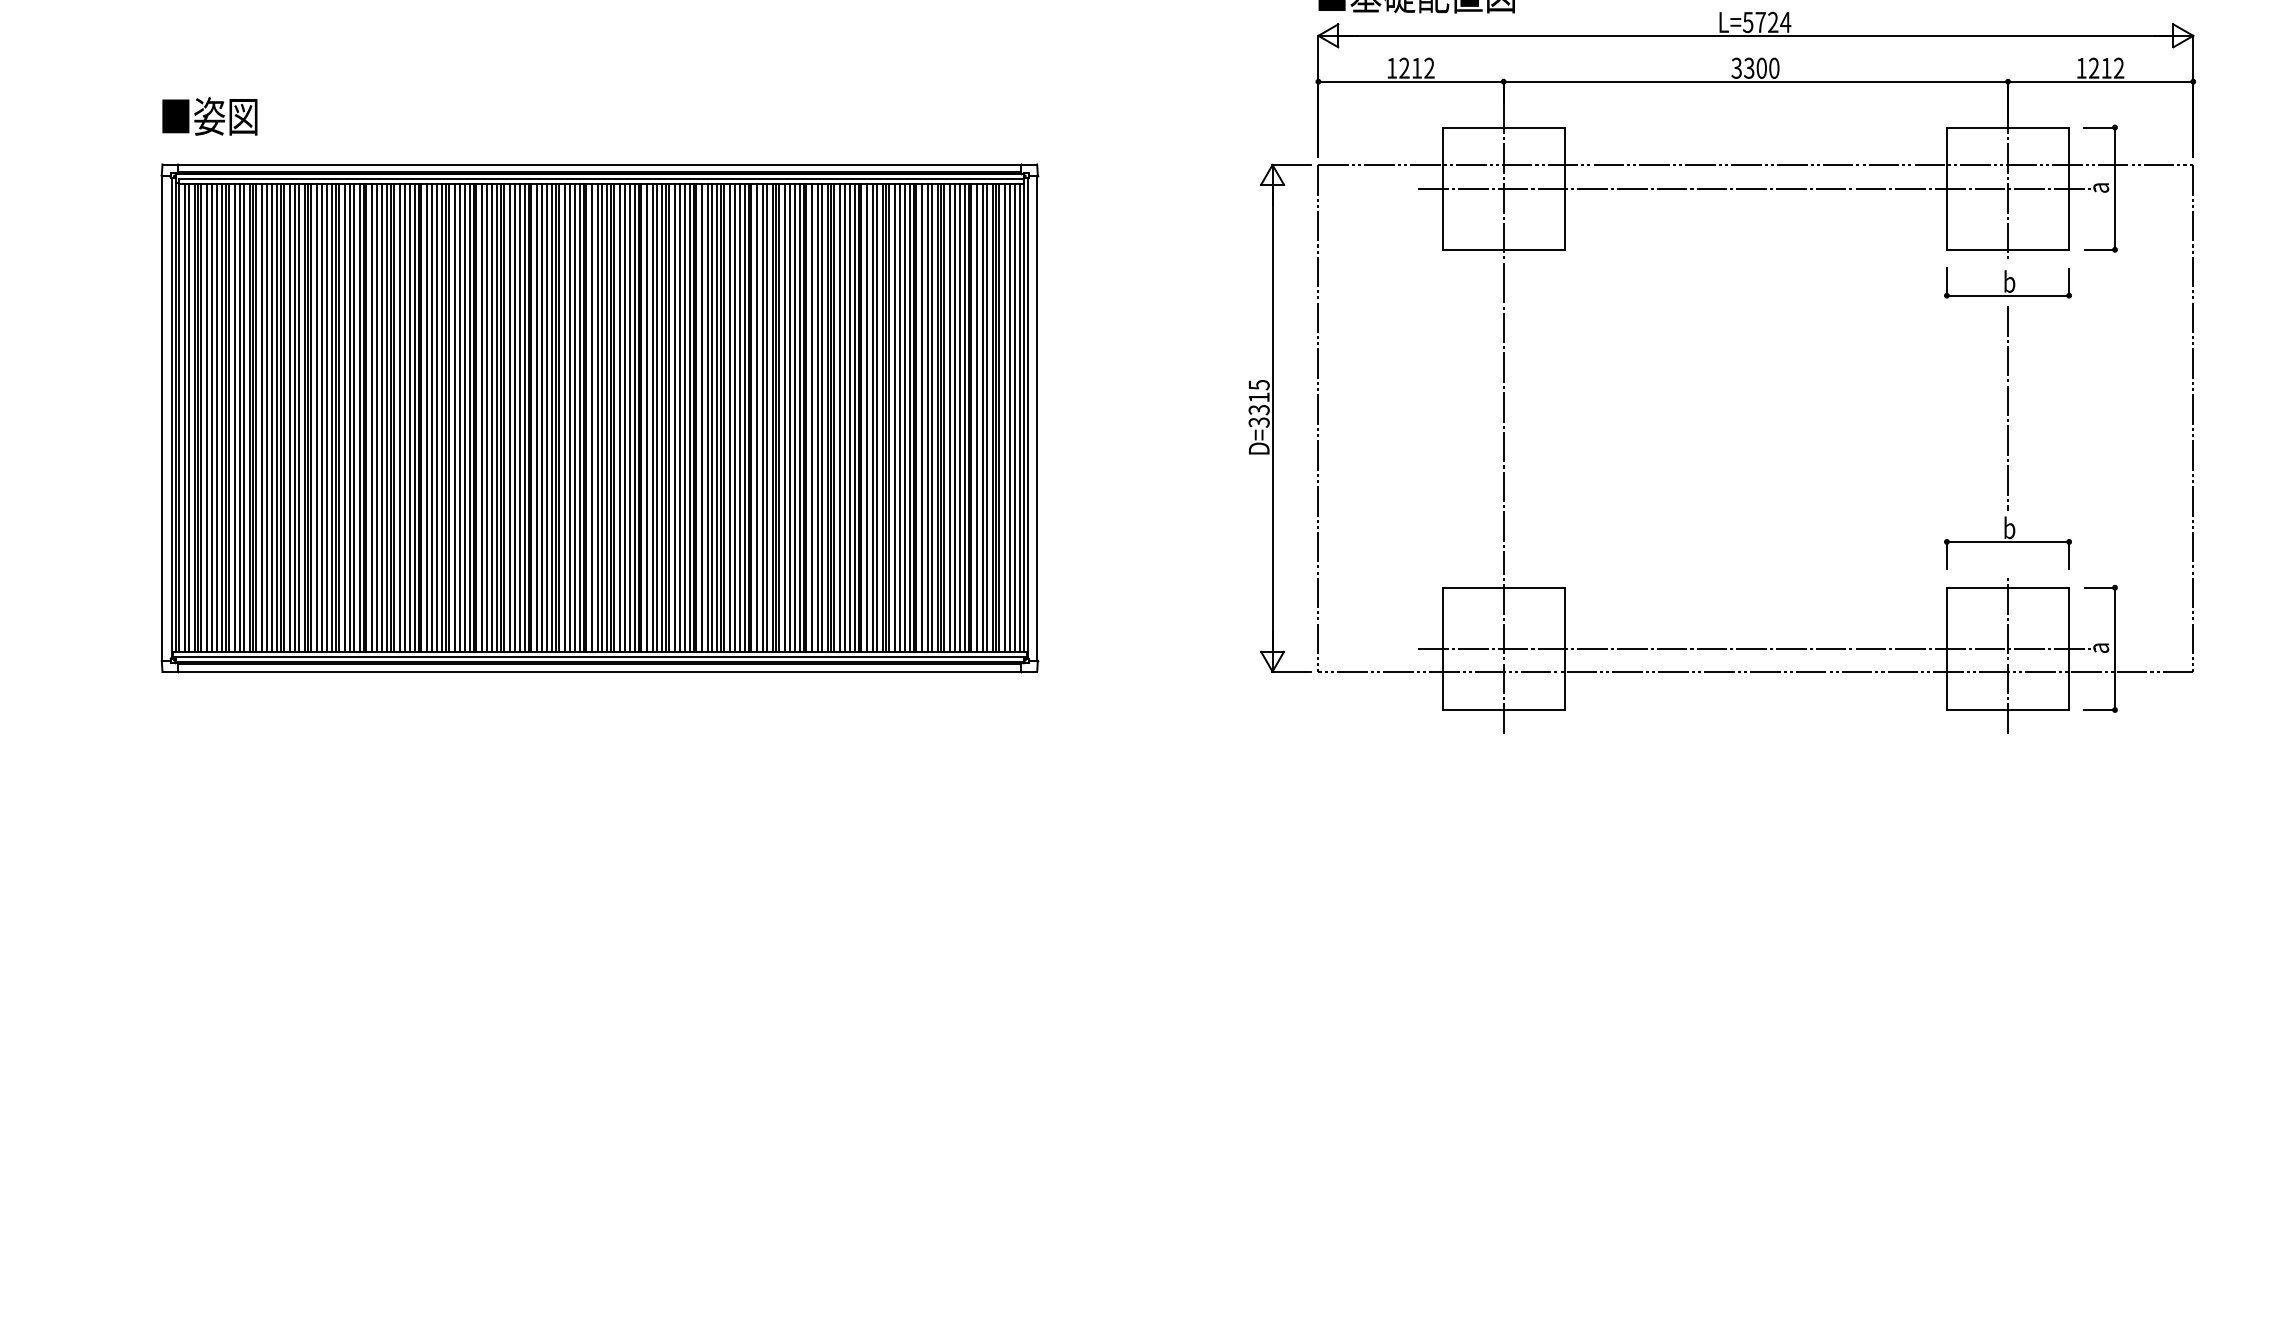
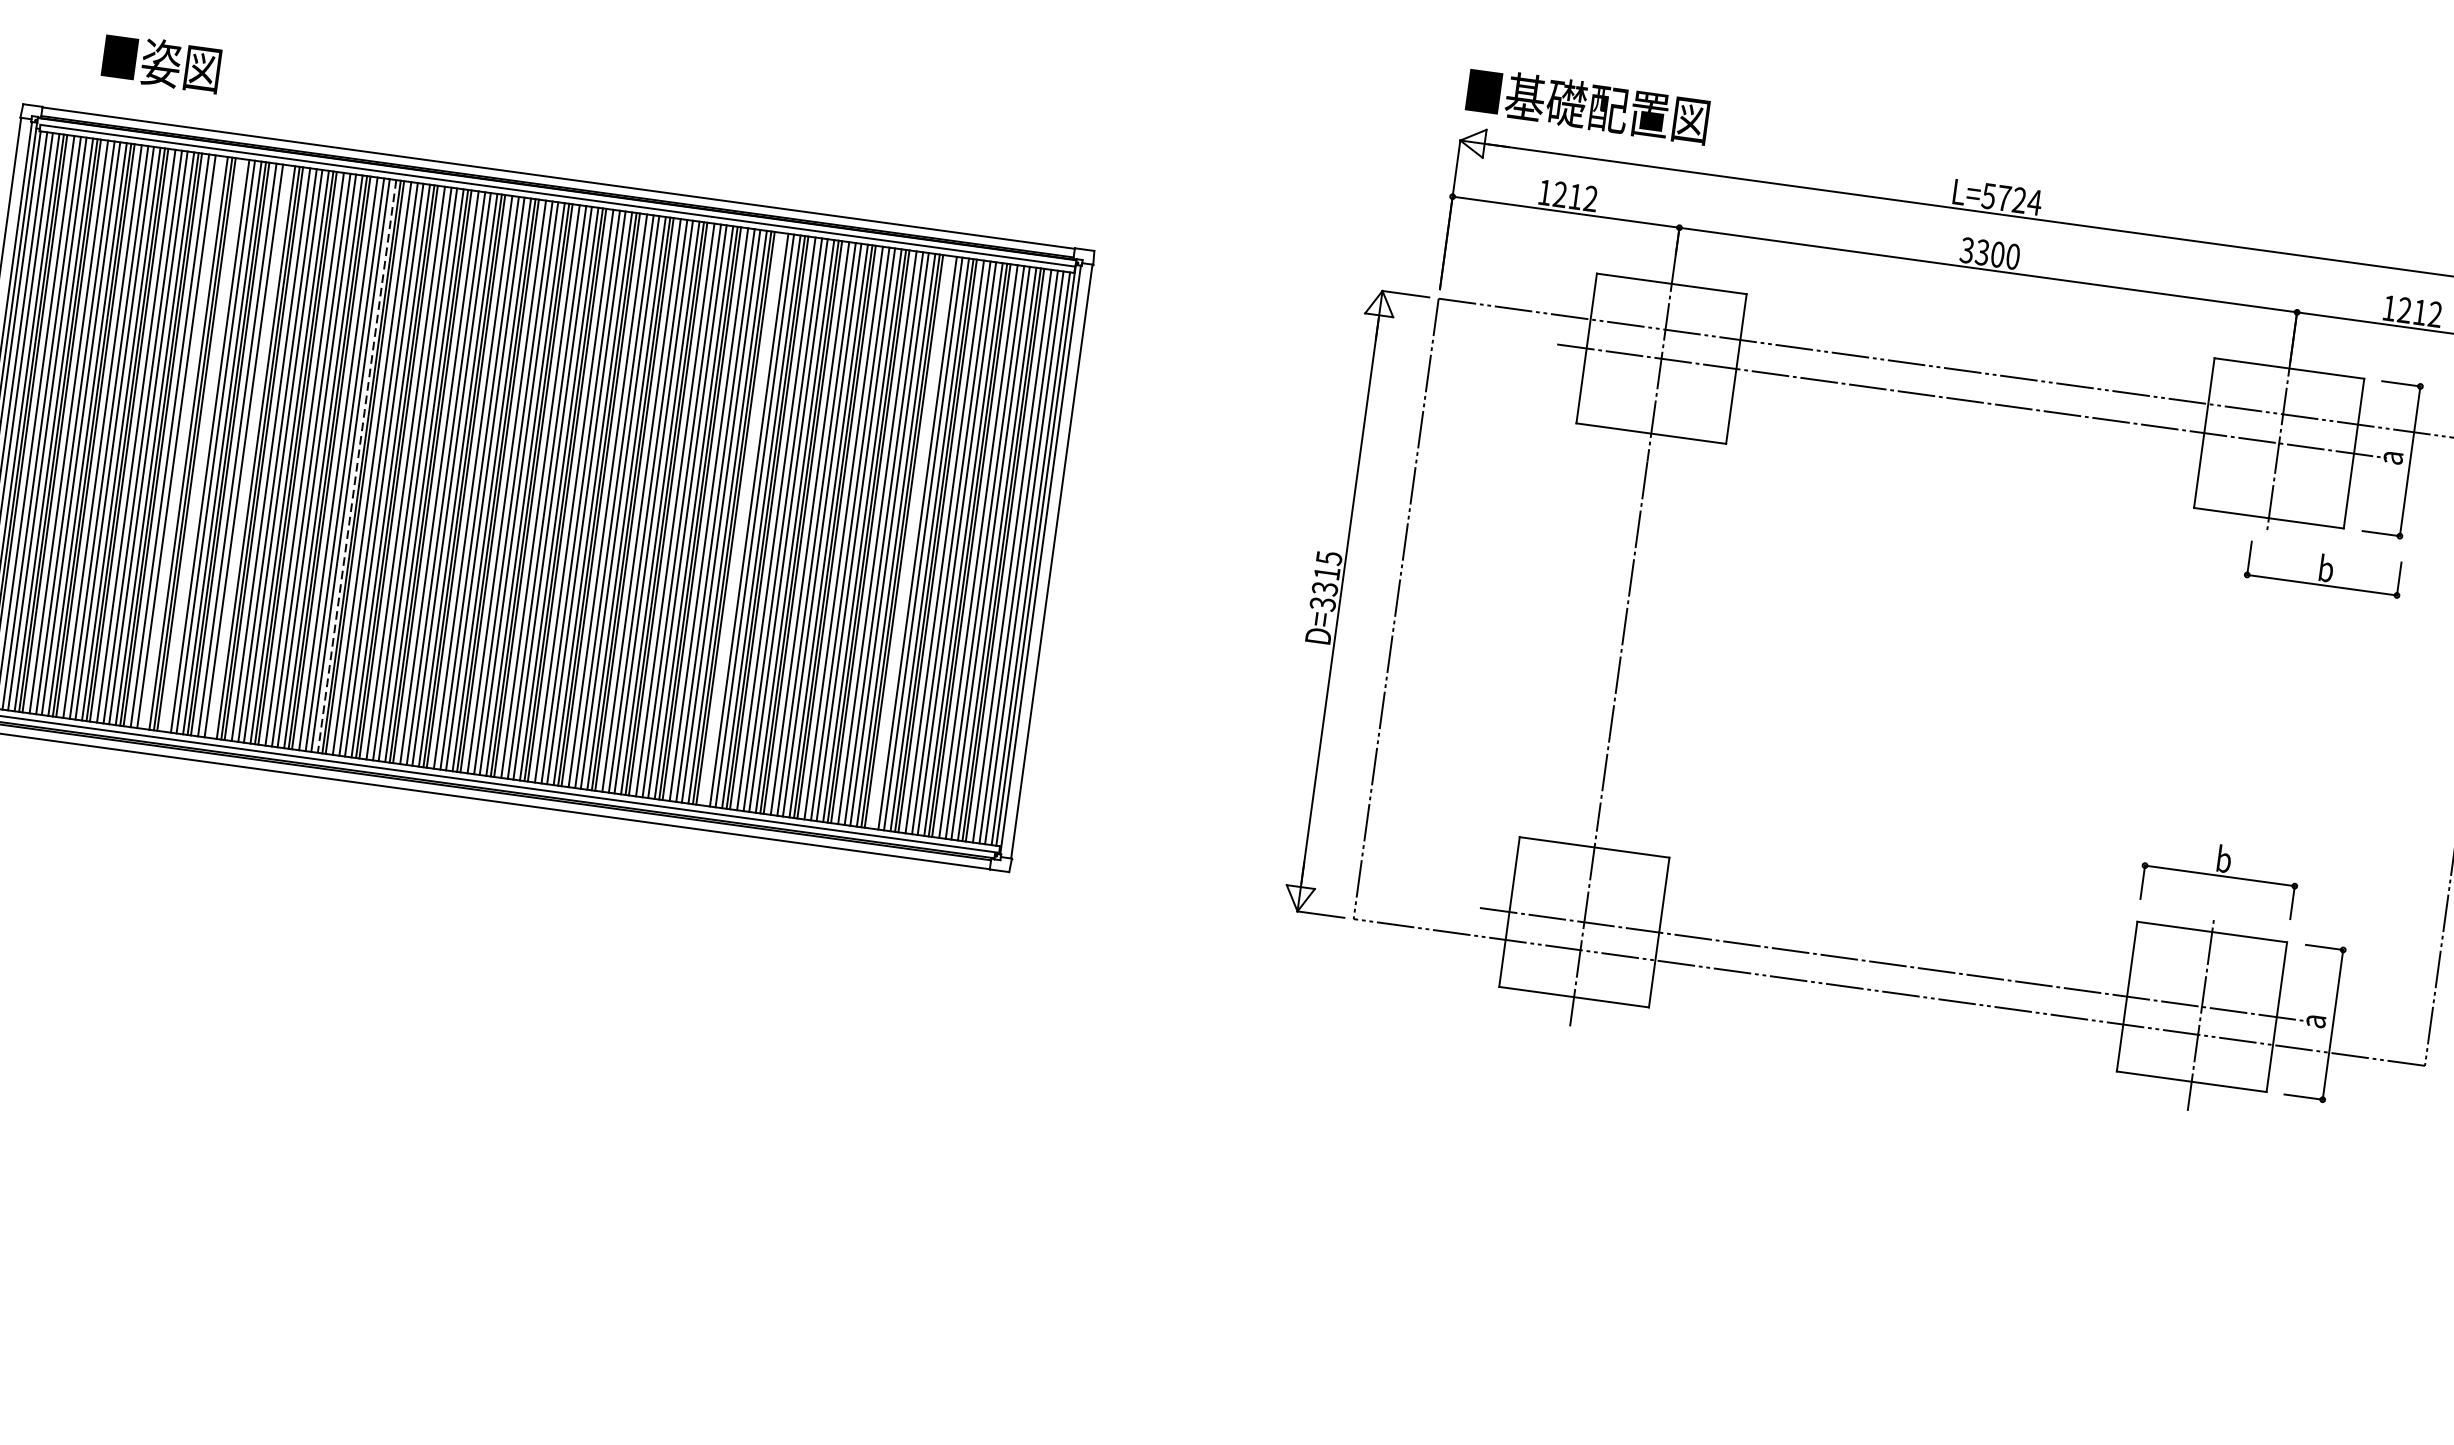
text: (209, 116) -> (161, 63), moved
part: (2007, 282) -> (2323, 568), moved
line: (2008, 408) -> (2242, 712), removed
line: (326, 418) -> (181, 442), removed
line: (344, 418) -> (203, 445), removed
line: (382, 418) -> (250, 452), removed
line: (469, 418) -> (356, 466), solid -> dashed
line: (784, 418) -> (742, 519), removed
line: (922, 418) -> (911, 542), removed

